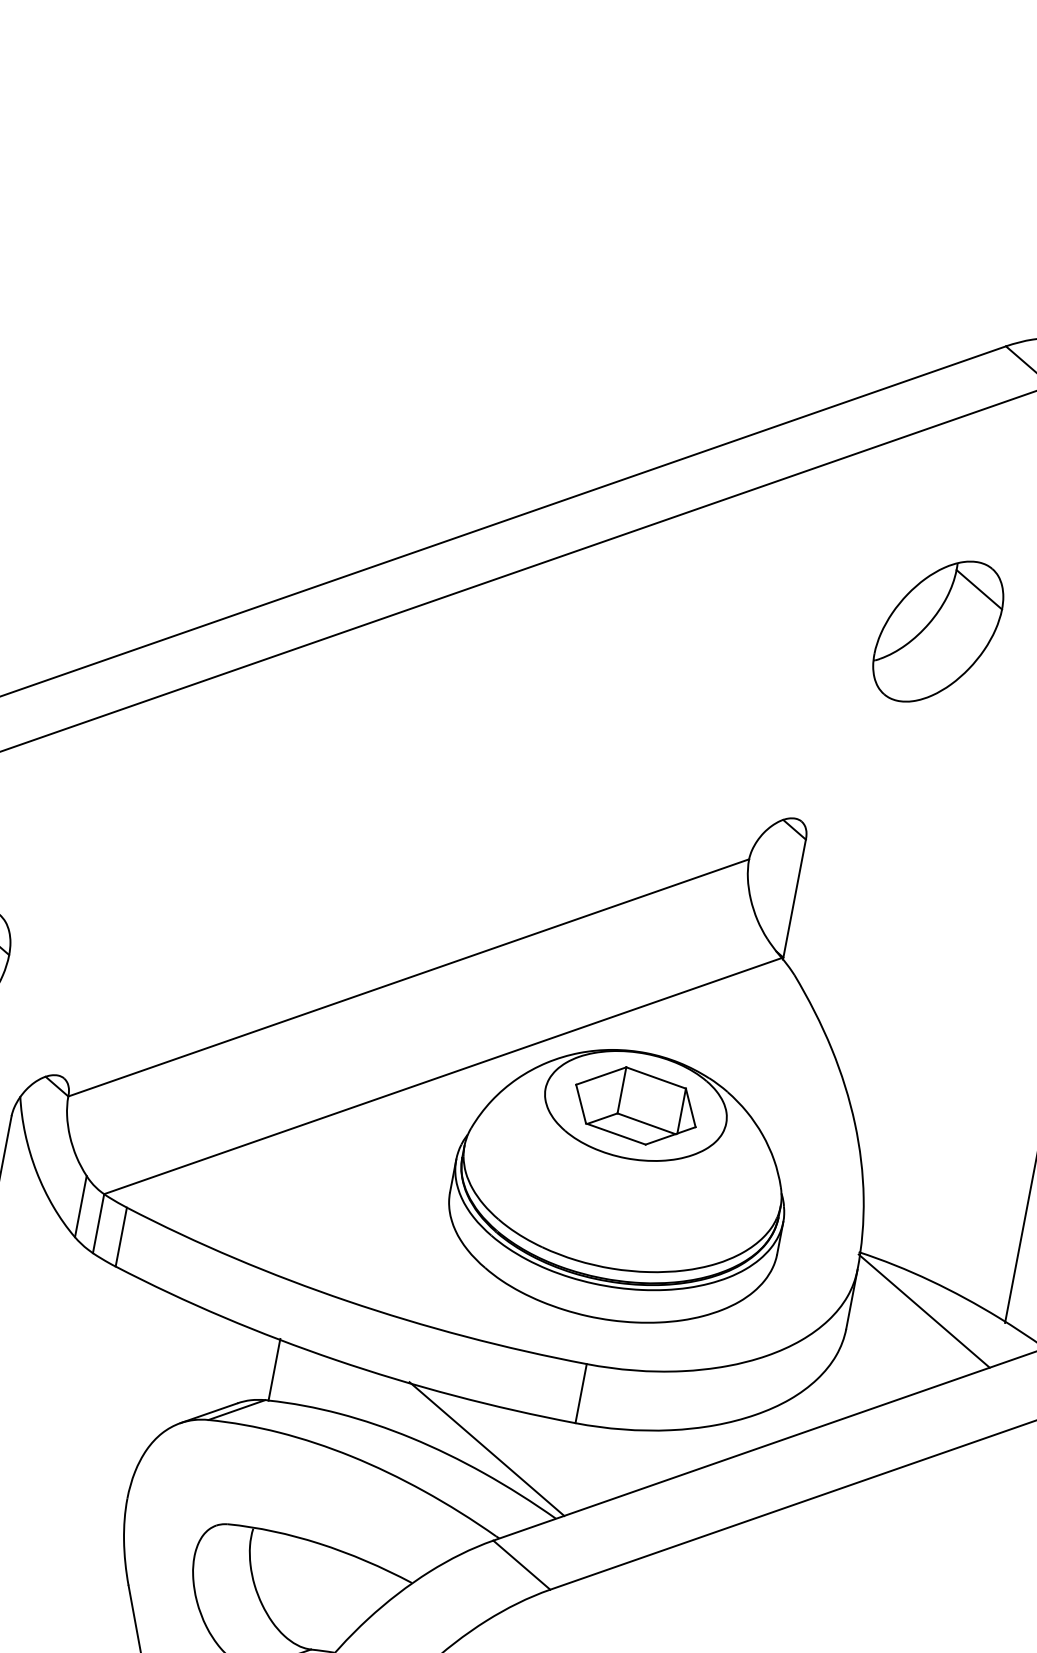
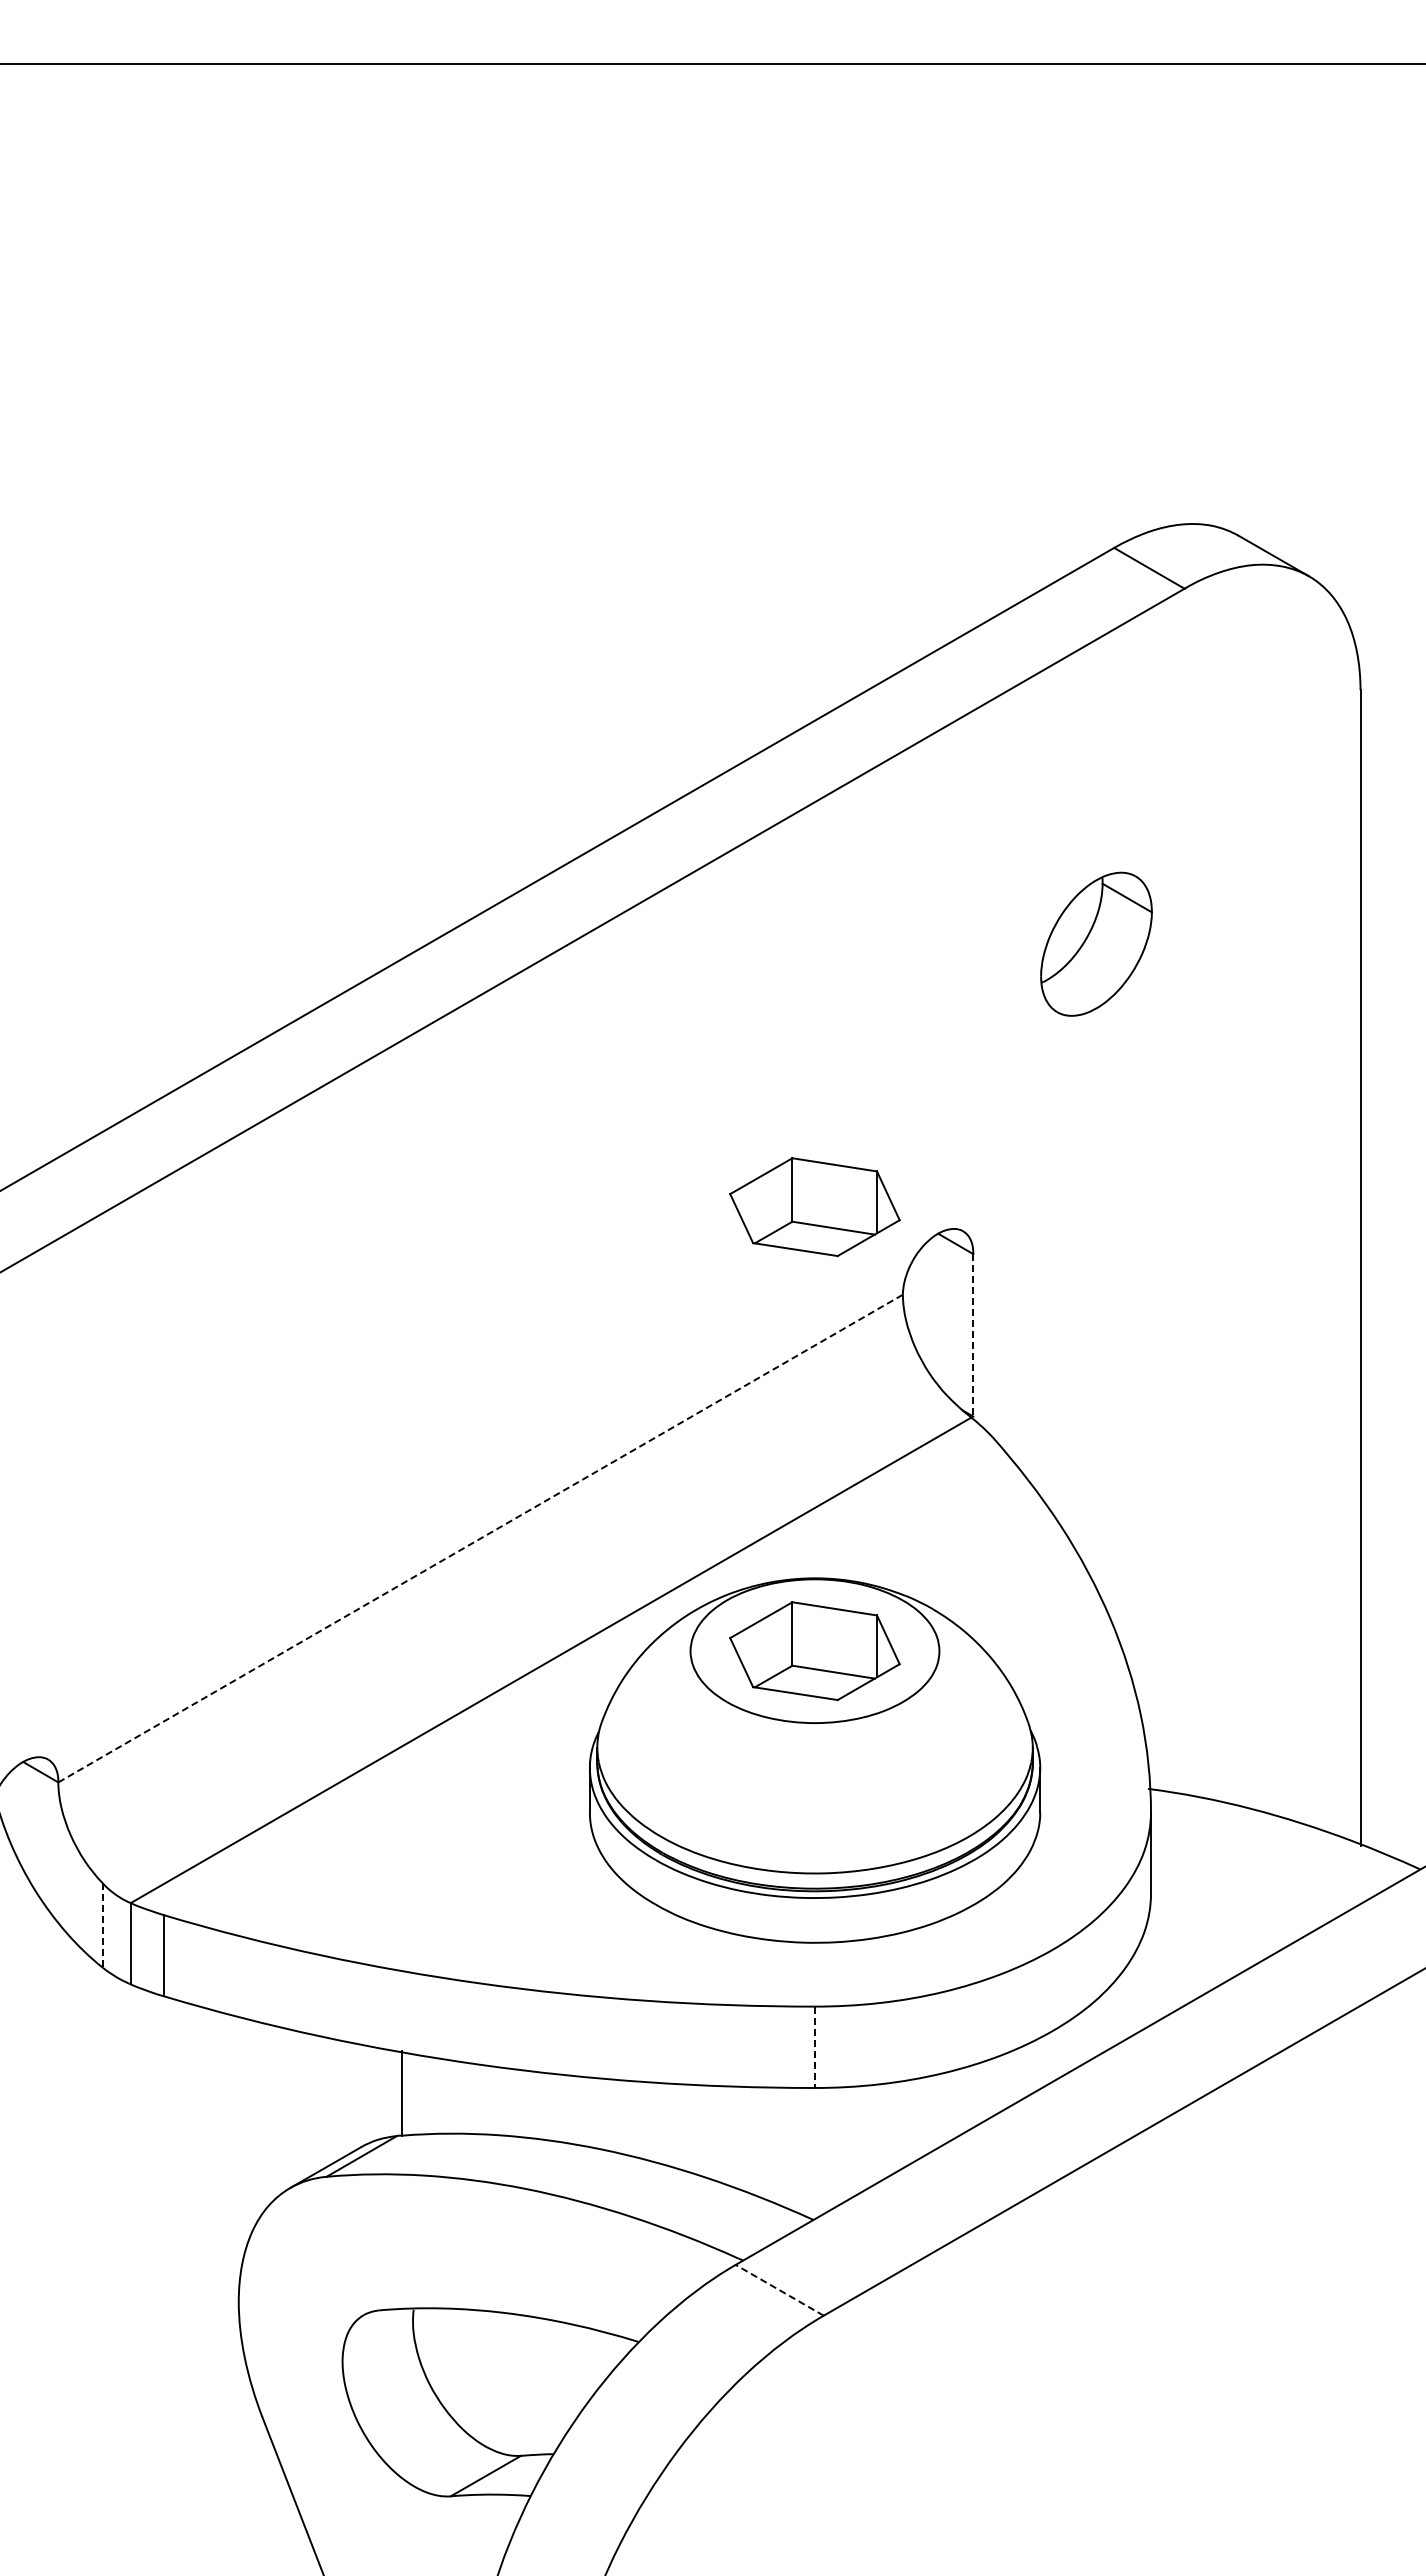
part: (938, 631) -> (1096, 944), size x0.7
part: (697, 783) -> (814, 1207), added
line: (794, 899) -> (973, 1336), solid -> dashed
line: (408, 977) -> (480, 1538), solid -> dashed
line: (80, 1207) -> (102, 1926), solid -> dashed
line: (923, 1310) -> (1249, 1850), removed
line: (581, 1393) -> (815, 2047), solid -> dashed
line: (486, 1448) -> (703, 2144), removed
line: (521, 1565) -> (779, 2290), solid -> dashed

